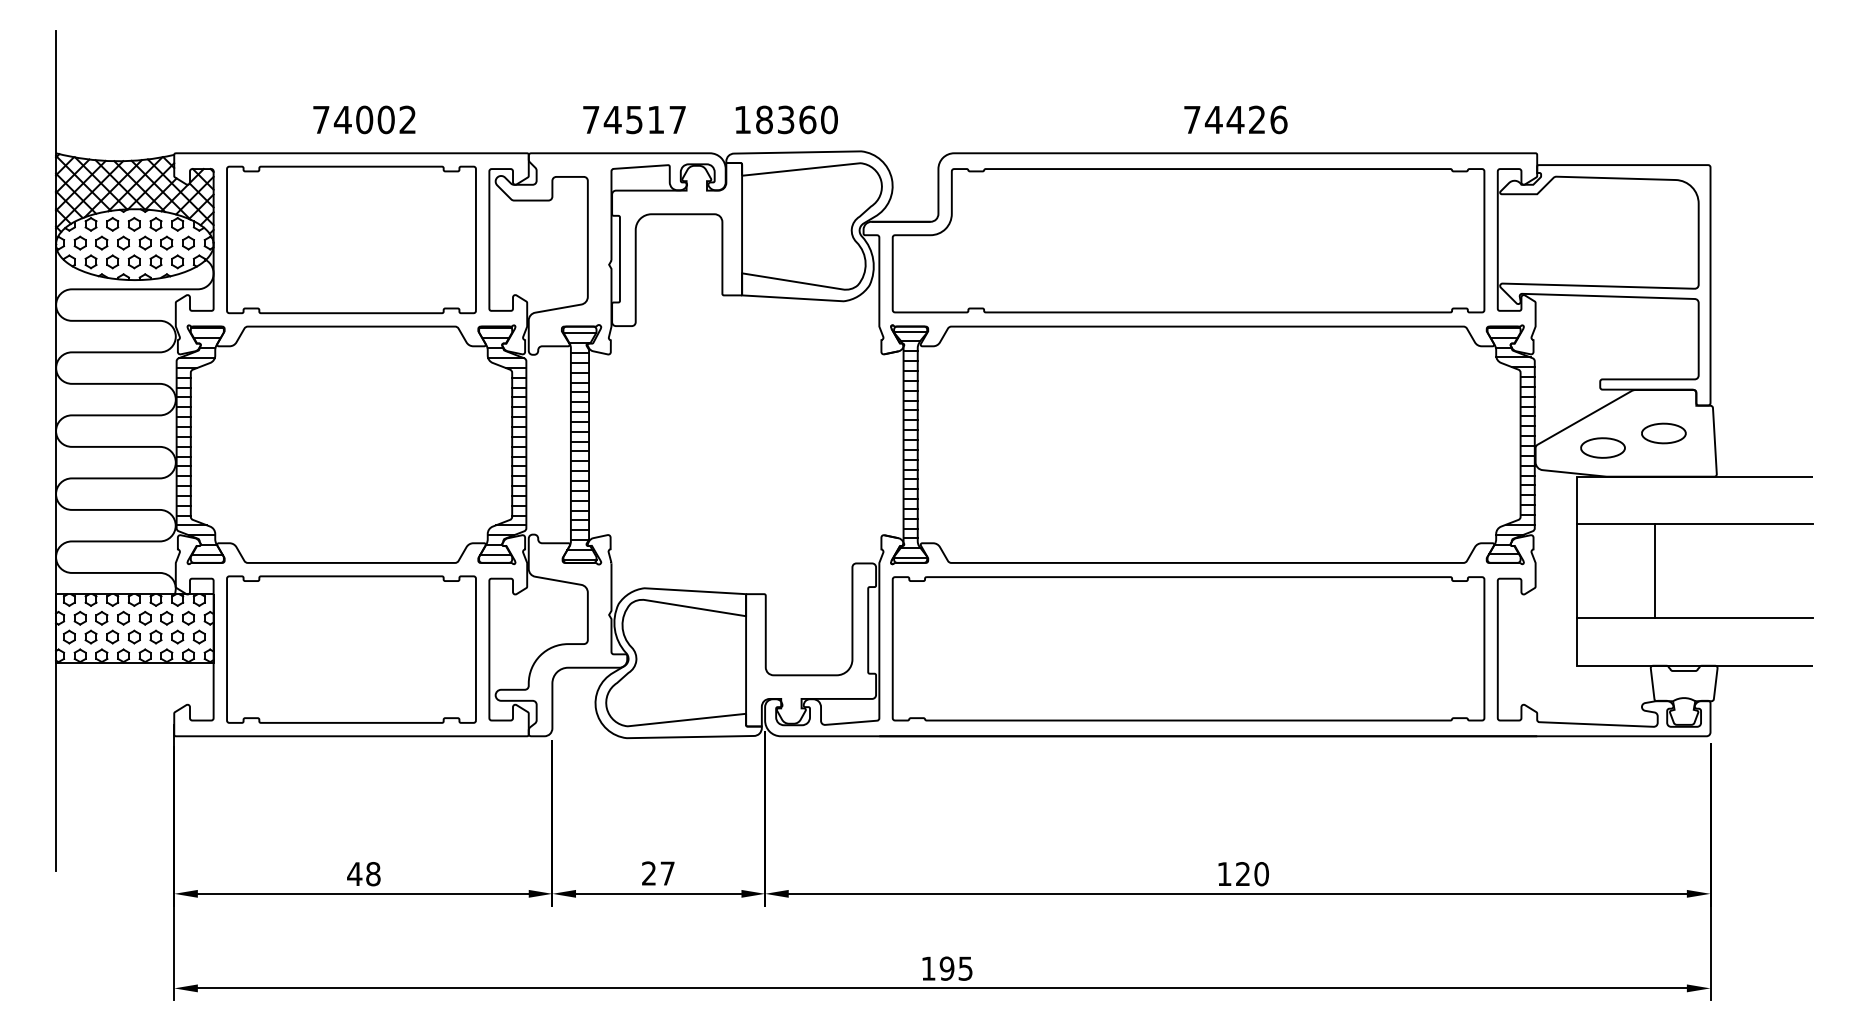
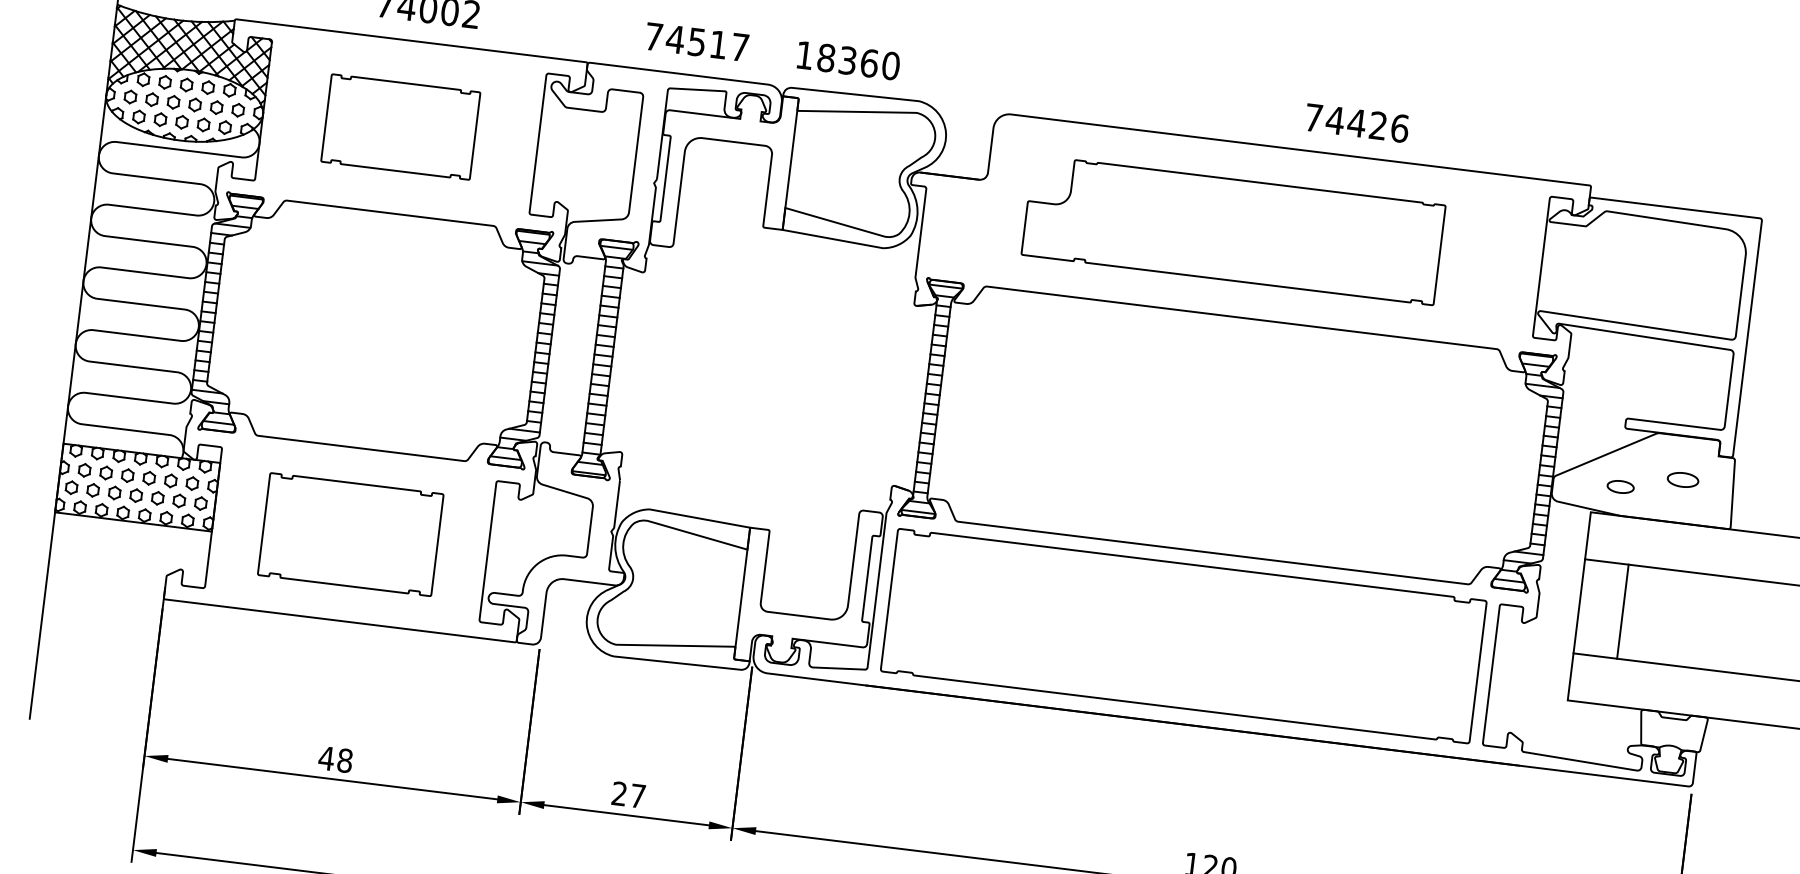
text: (1235, 119) -> (1356, 122), moved
part: (351, 239) -> (400, 126), size x0.6
part: (1188, 240) -> (1233, 229), size x0.7
part: (1663, 433) -> (1682, 479), size x0.7
part: (1602, 447) -> (1620, 486), size x0.6
line: (1655, 570) -> (1623, 610), moved
part: (351, 649) -> (350, 534), size x0.7

